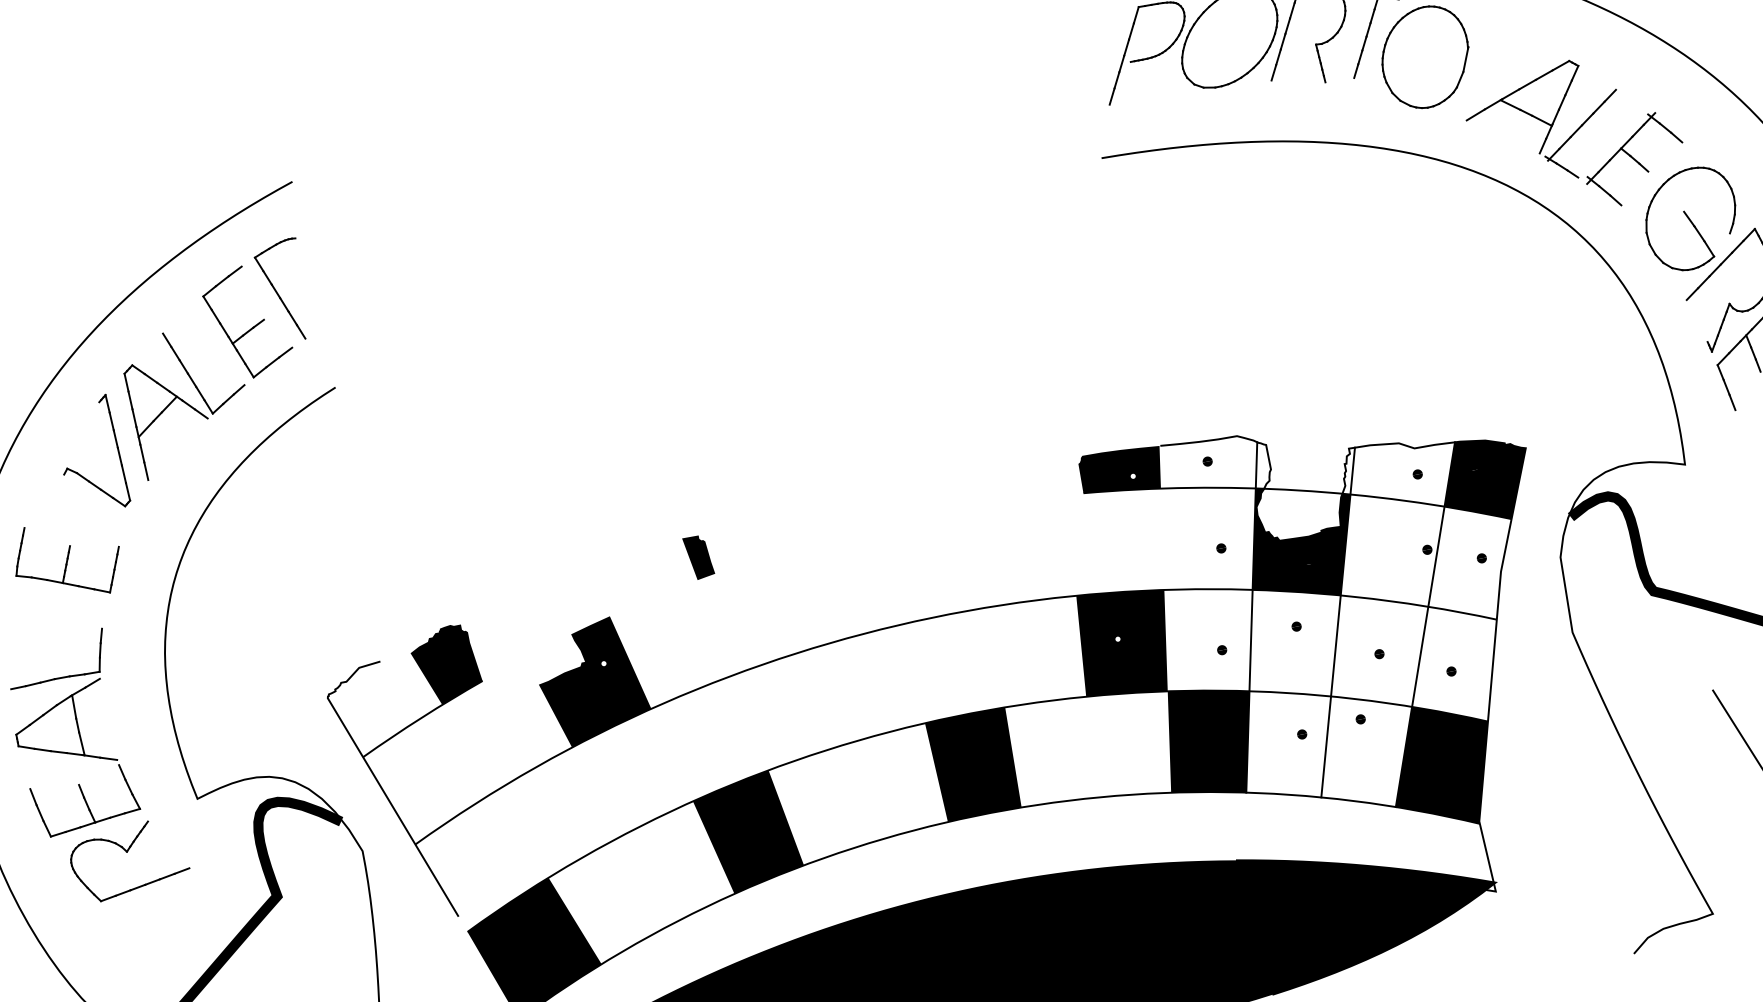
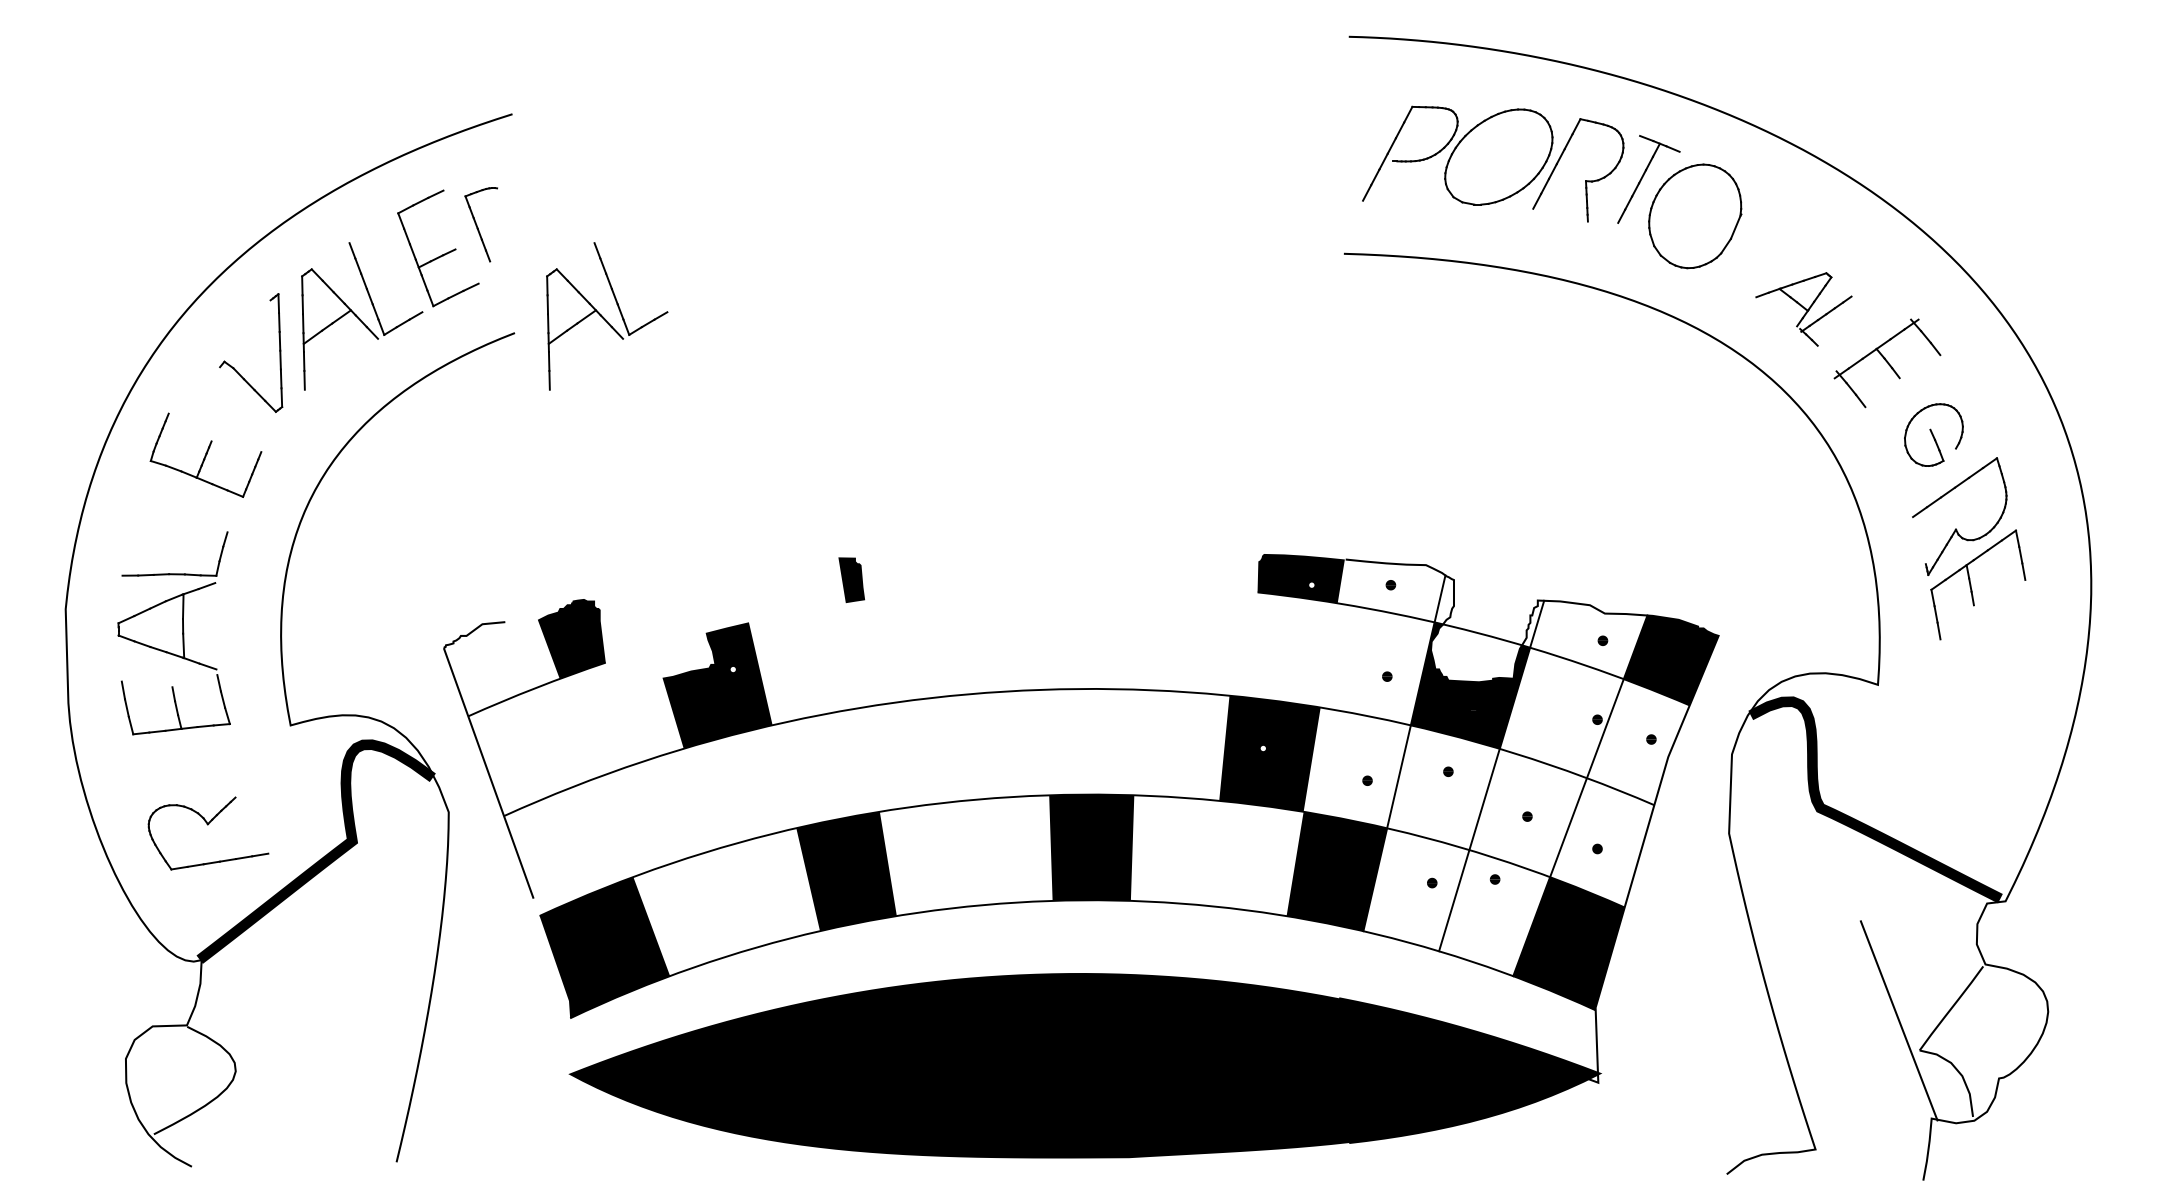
part: (1544, 124) -> (1803, 309), size x0.6
part: (1690, 218) -> (1933, 434), size x0.6
part: (282, 291) -> (480, 224), size x0.7
part: (419, 354) -> (607, 316), added
part: (127, 852) -> (208, 825), moved

